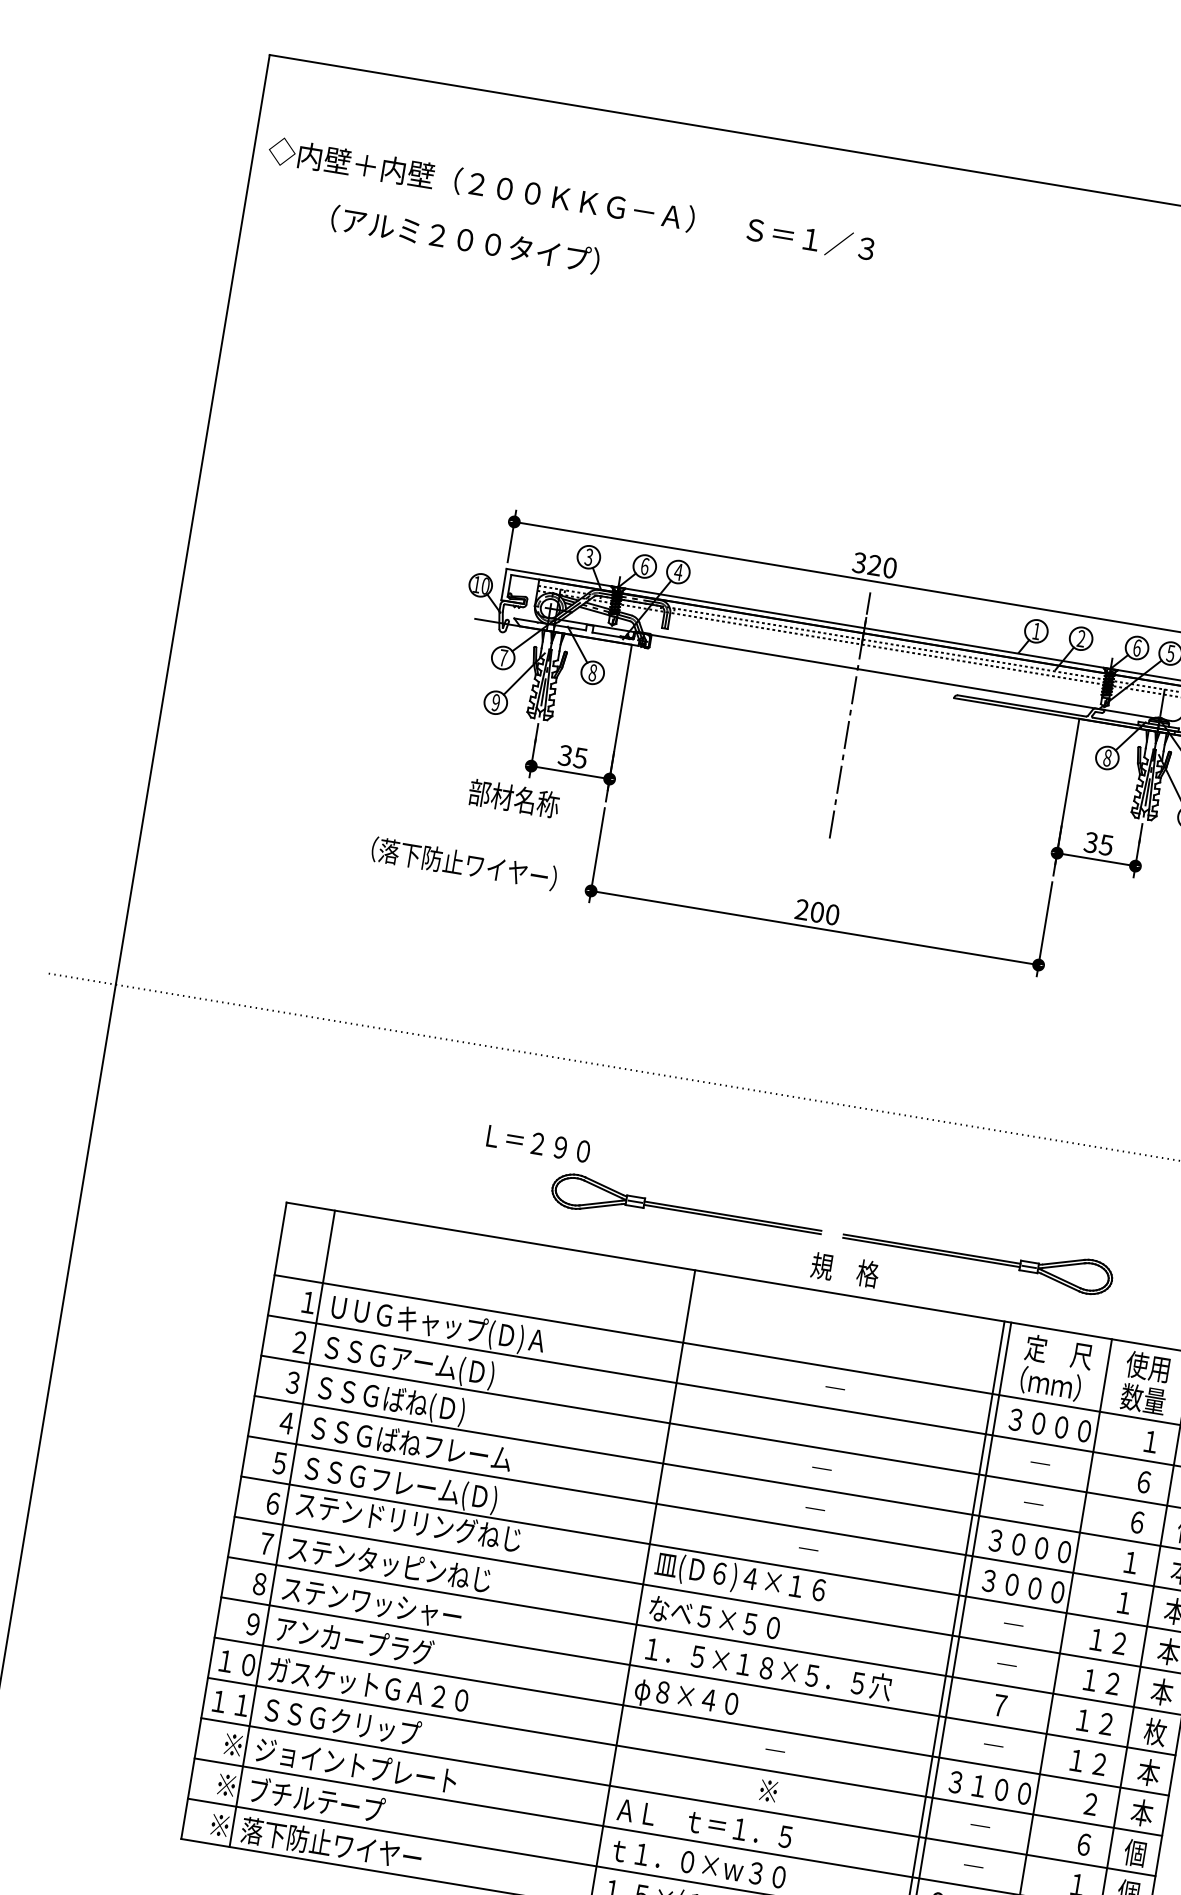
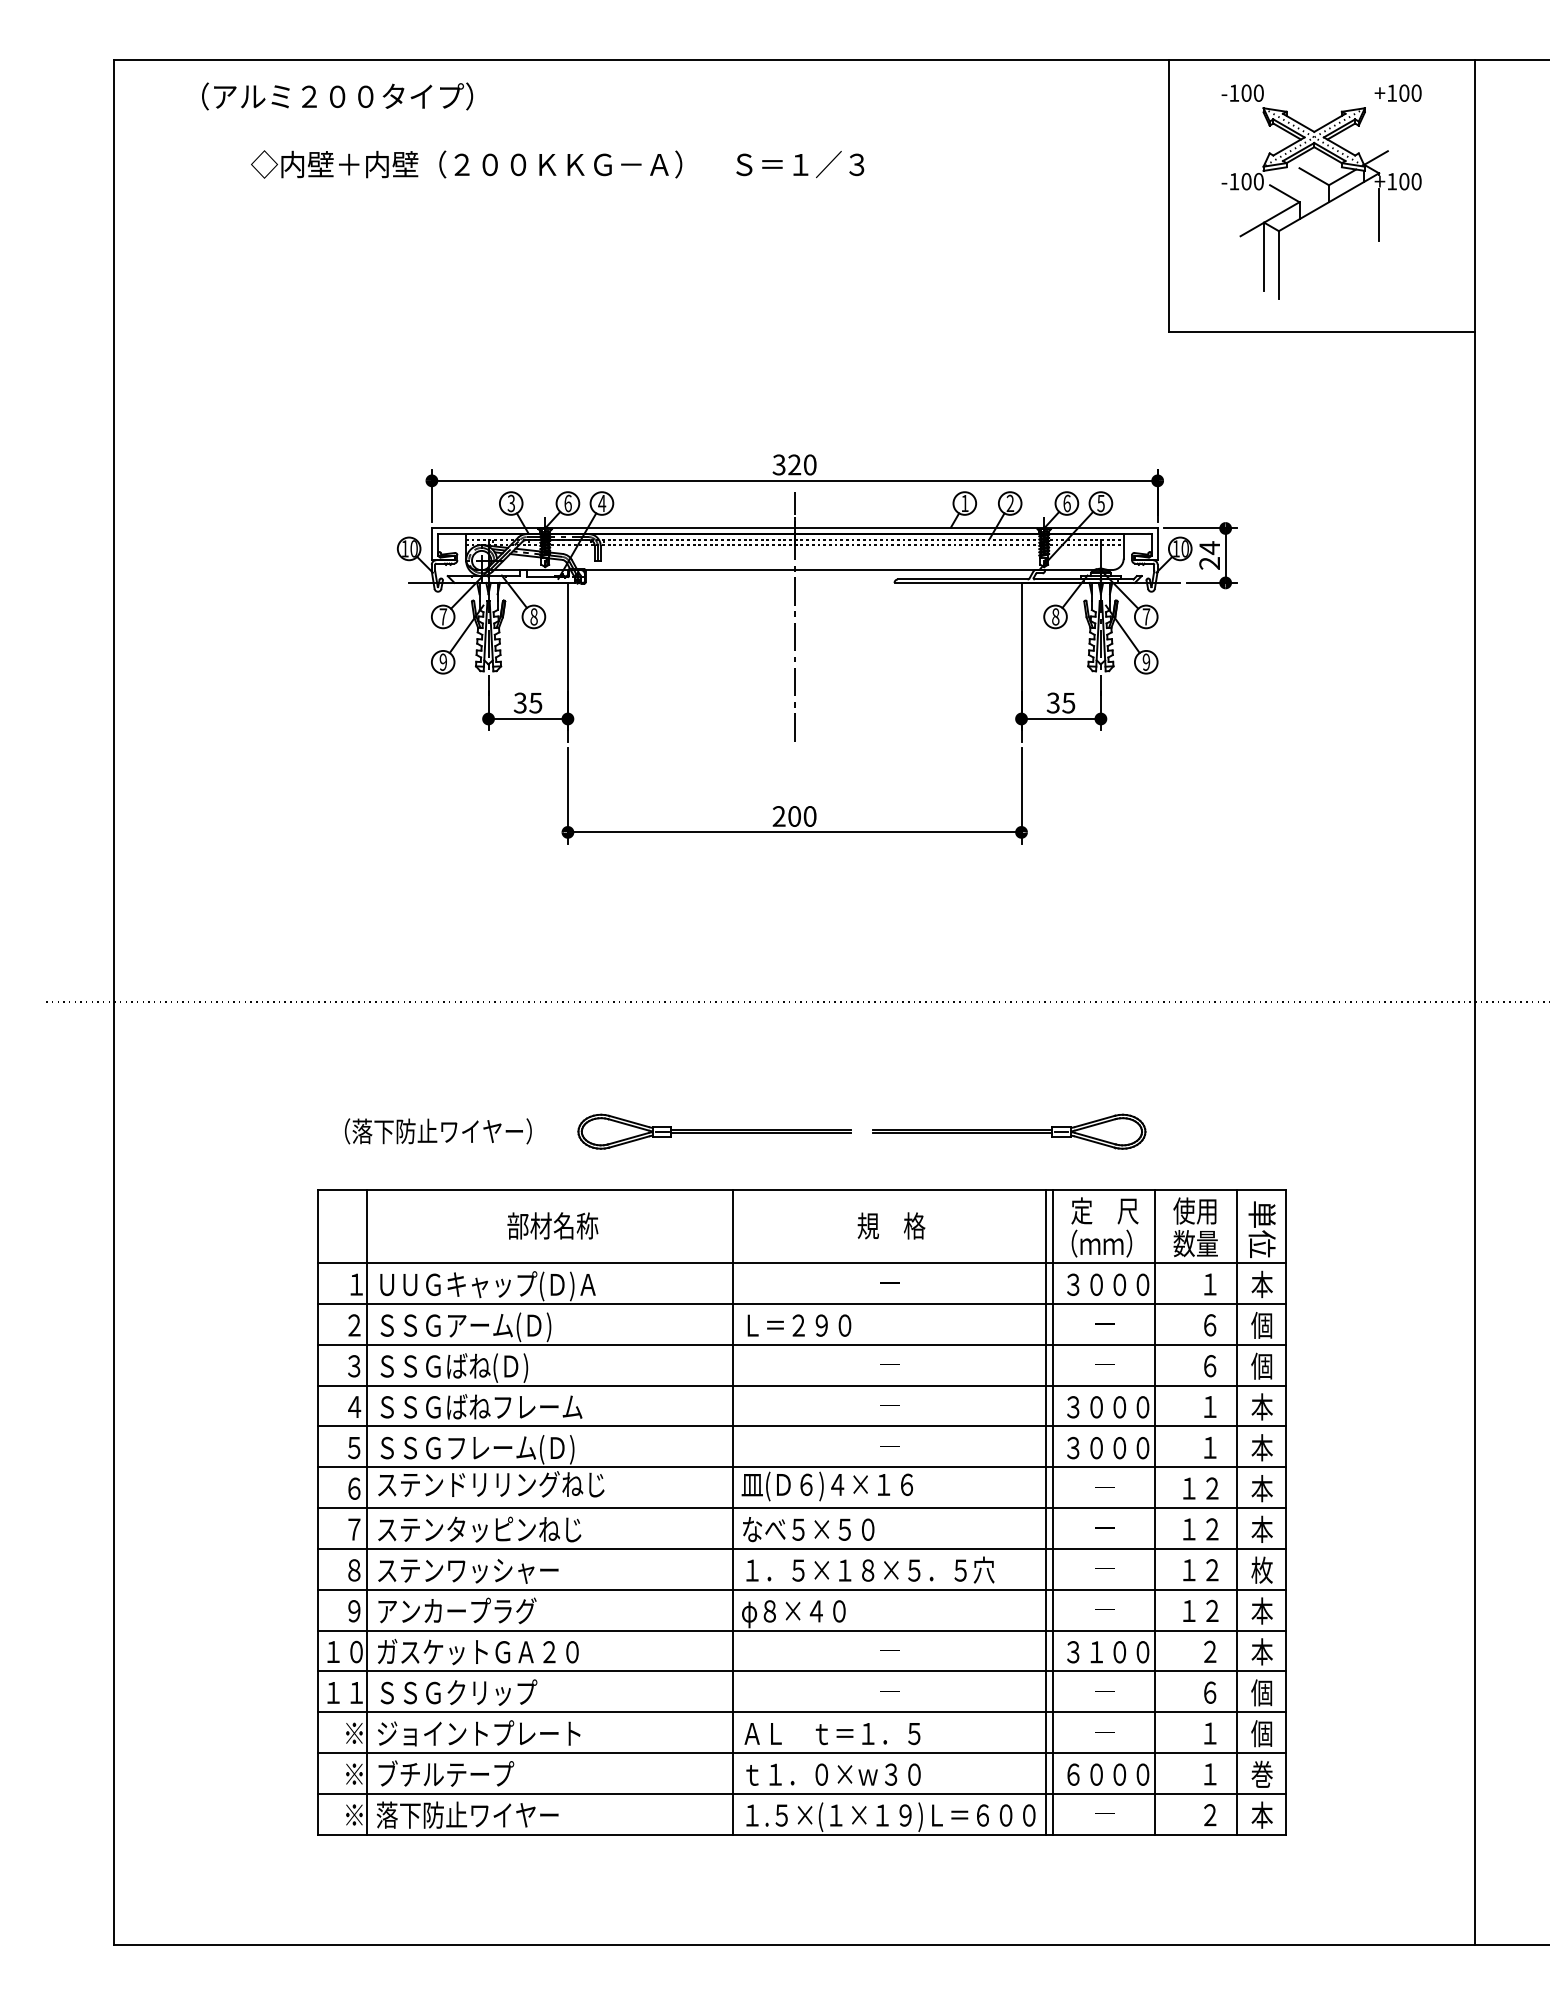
text: (571, 199) -> (557, 164), moved
text: (465, 239) -> (337, 96), moved
text: (513, 798) -> (552, 1225), moved
text: (464, 864) -> (438, 1131), moved
text: (538, 1143) -> (799, 1325), moved
text: (845, 1269) -> (891, 1225), moved
text: (1000, 1705) -> (1104, 1569), ７ -> ―
text: (768, 1790) -> (889, 1690), ※ -> ―

